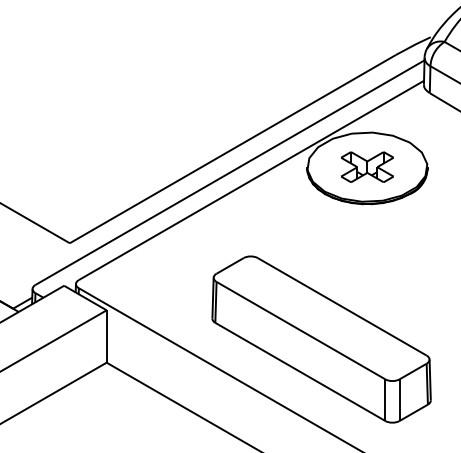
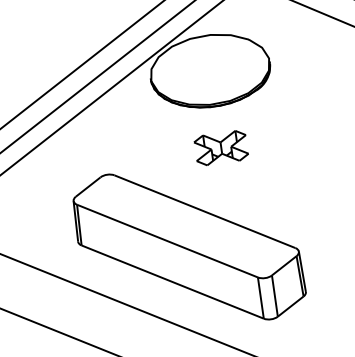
part: (367, 166) -> (221, 147), moved

